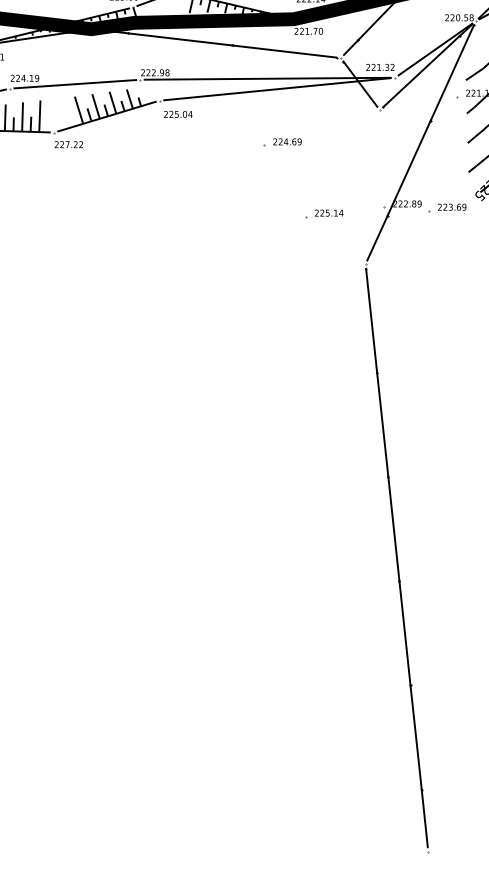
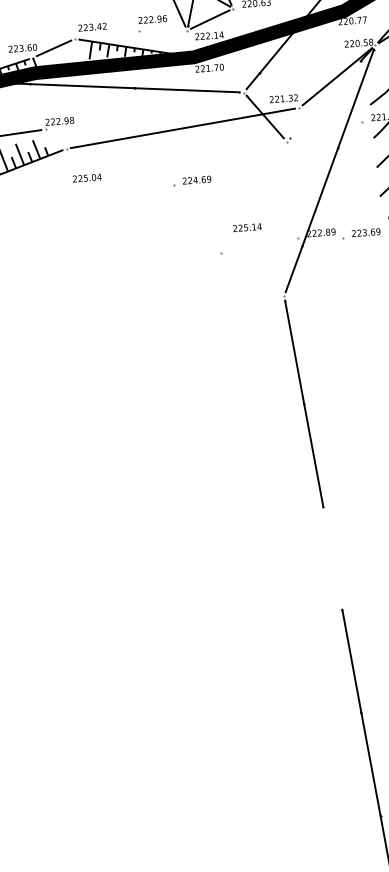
line: (421, 71) -> (325, 99), removed
line: (267, 78) -> (172, 118), removed
text: (178, 114) -> (87, 178), moved
text: (329, 212) -> (247, 226), moved
line: (393, 529) -> (332, 558), removed

